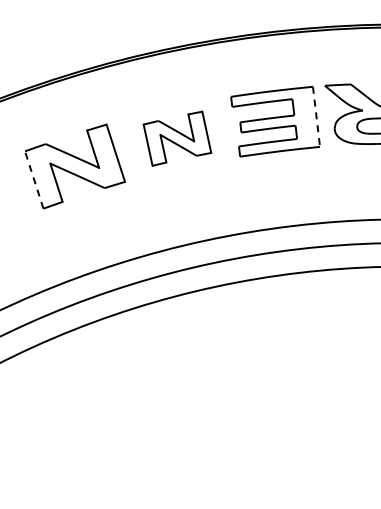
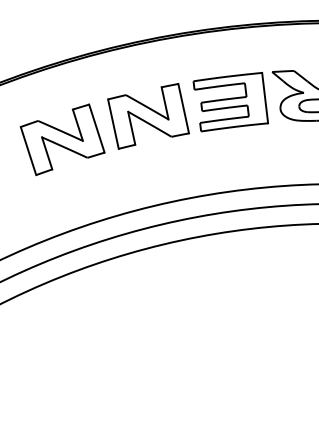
line: (316, 117) -> (265, 98), dashed -> solid
part: (177, 138) -> (148, 116), size x1.43
line: (34, 179) -> (28, 150), dashed -> solid

